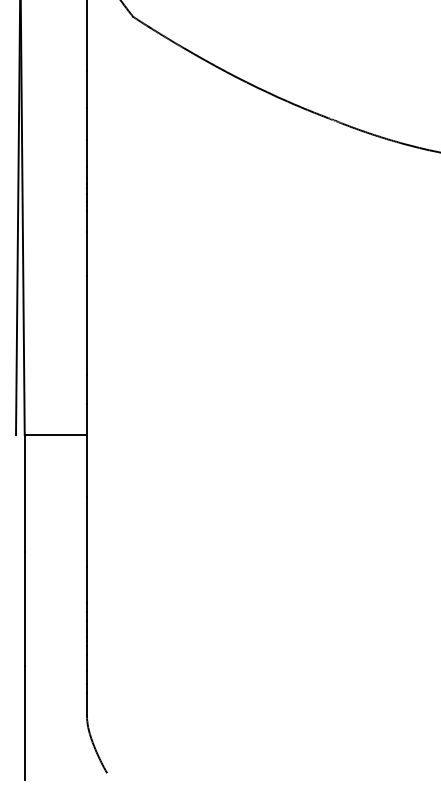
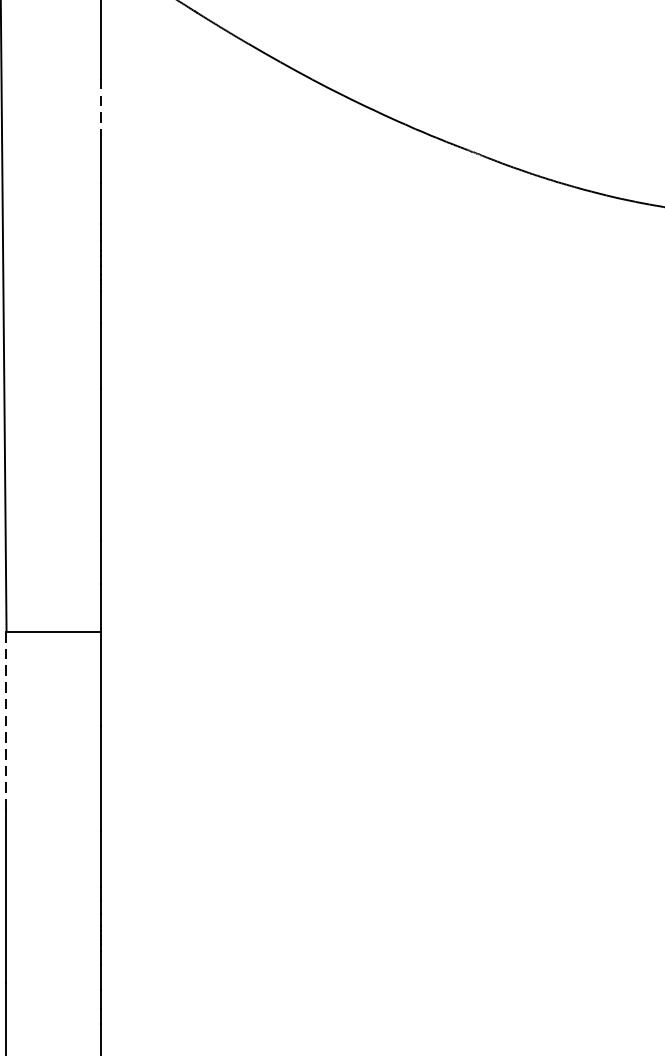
line: (87, 89) -> (101, 106), solid -> dashed
line: (24, 493) -> (6, 720), solid -> dashed

